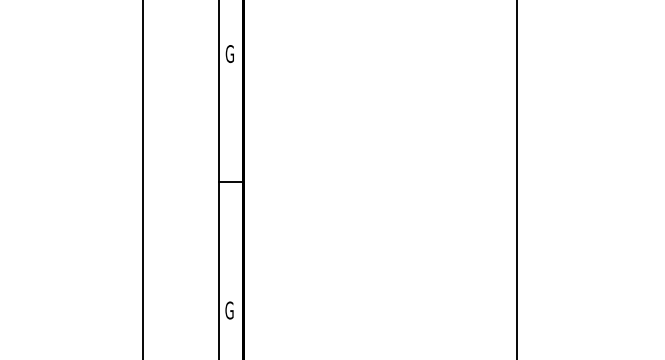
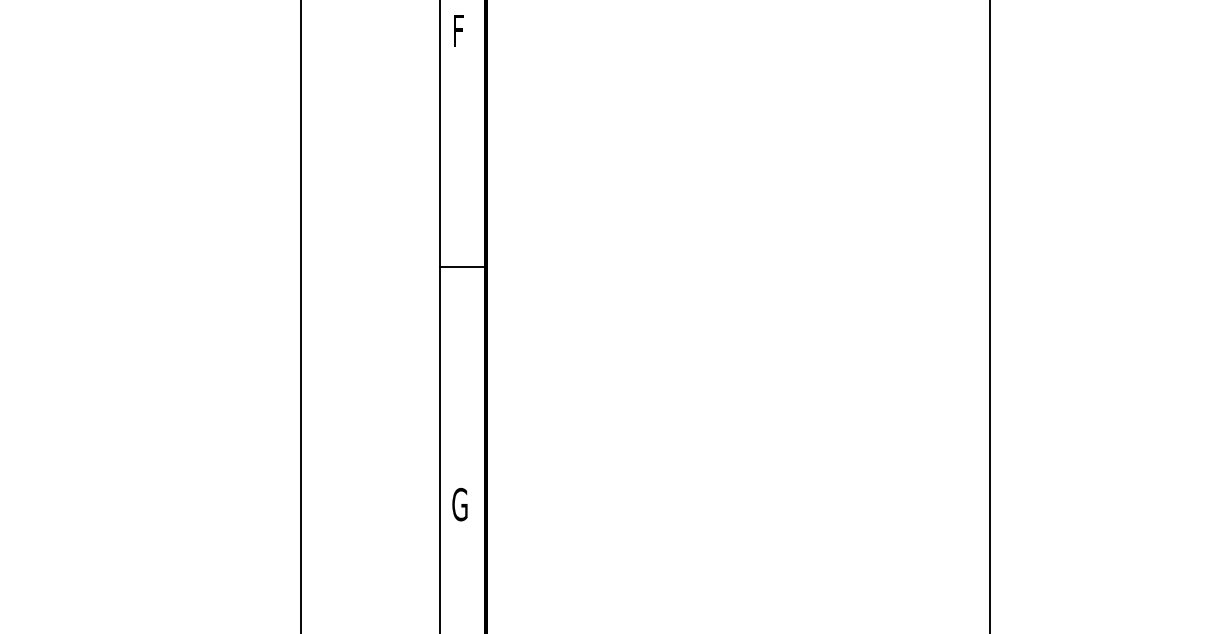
text: (229, 54) -> (459, 31), G -> F

